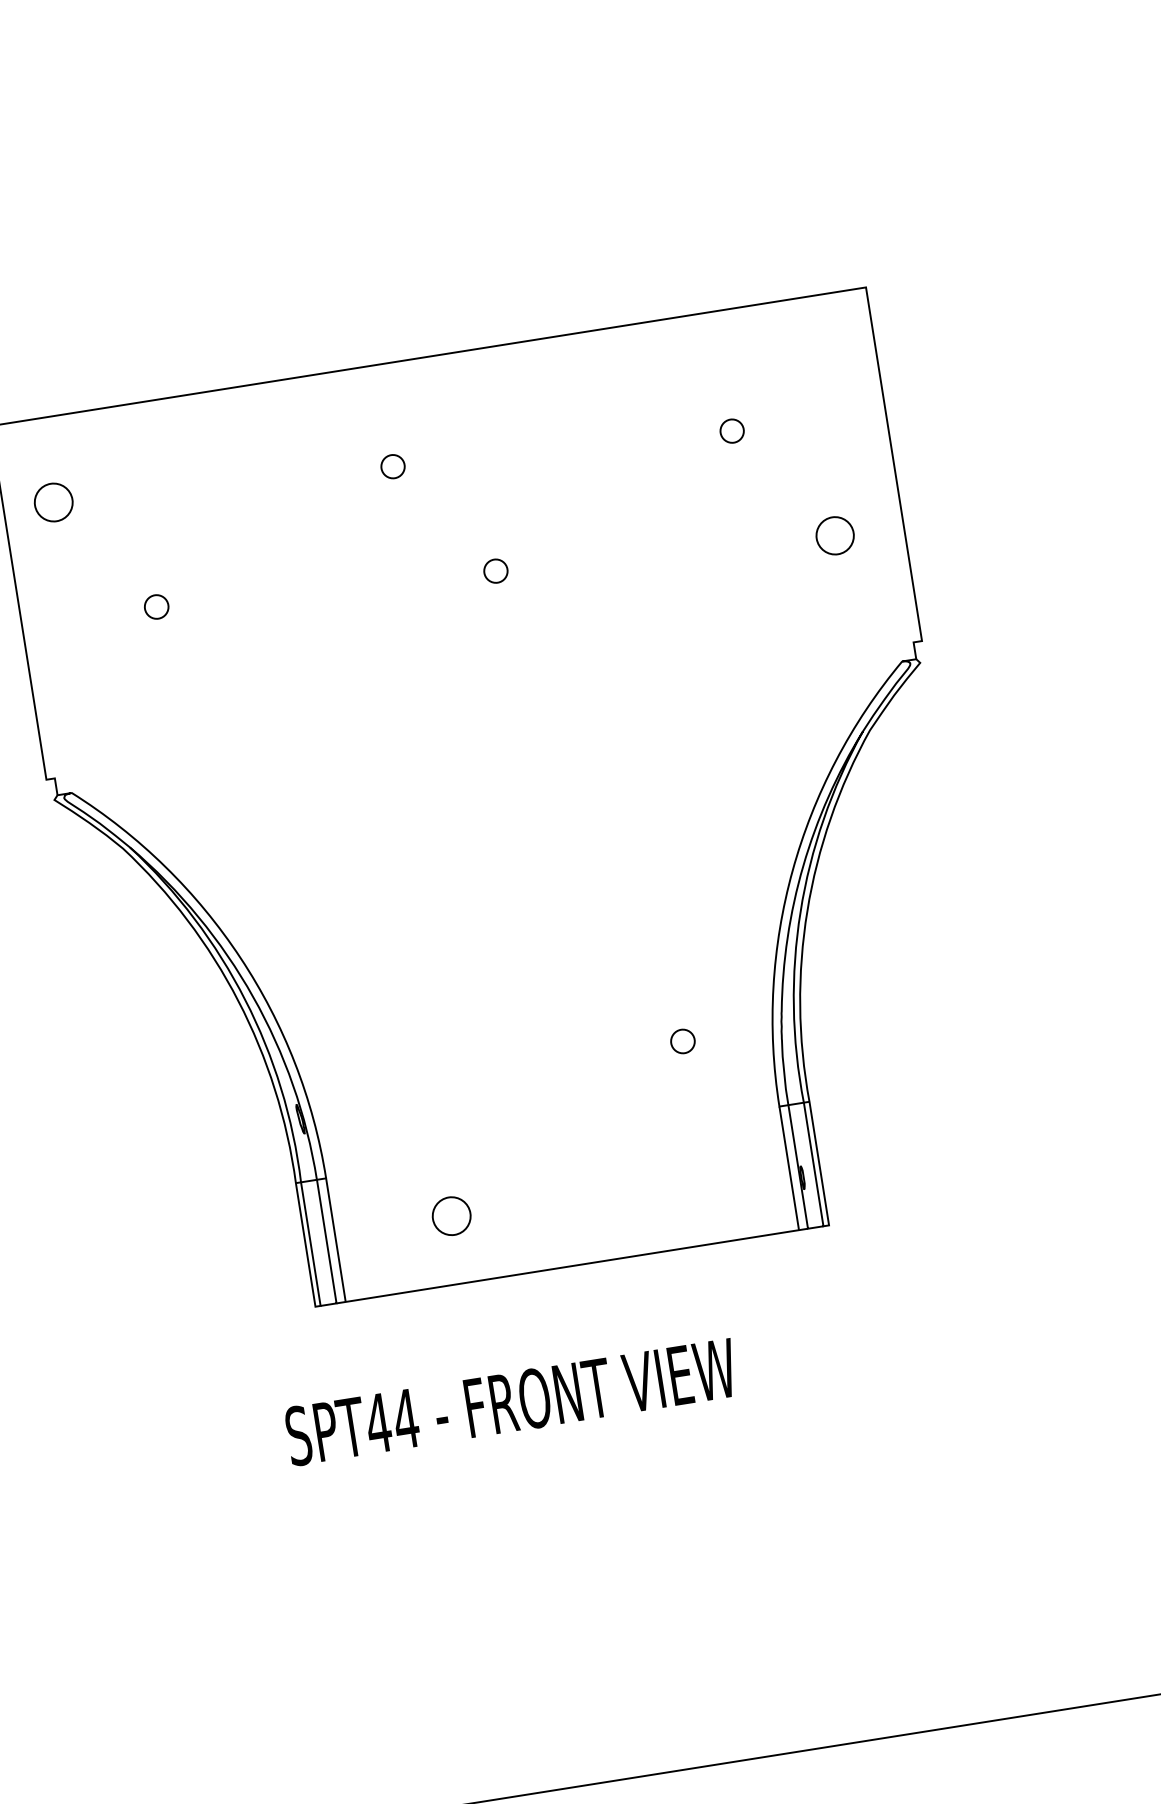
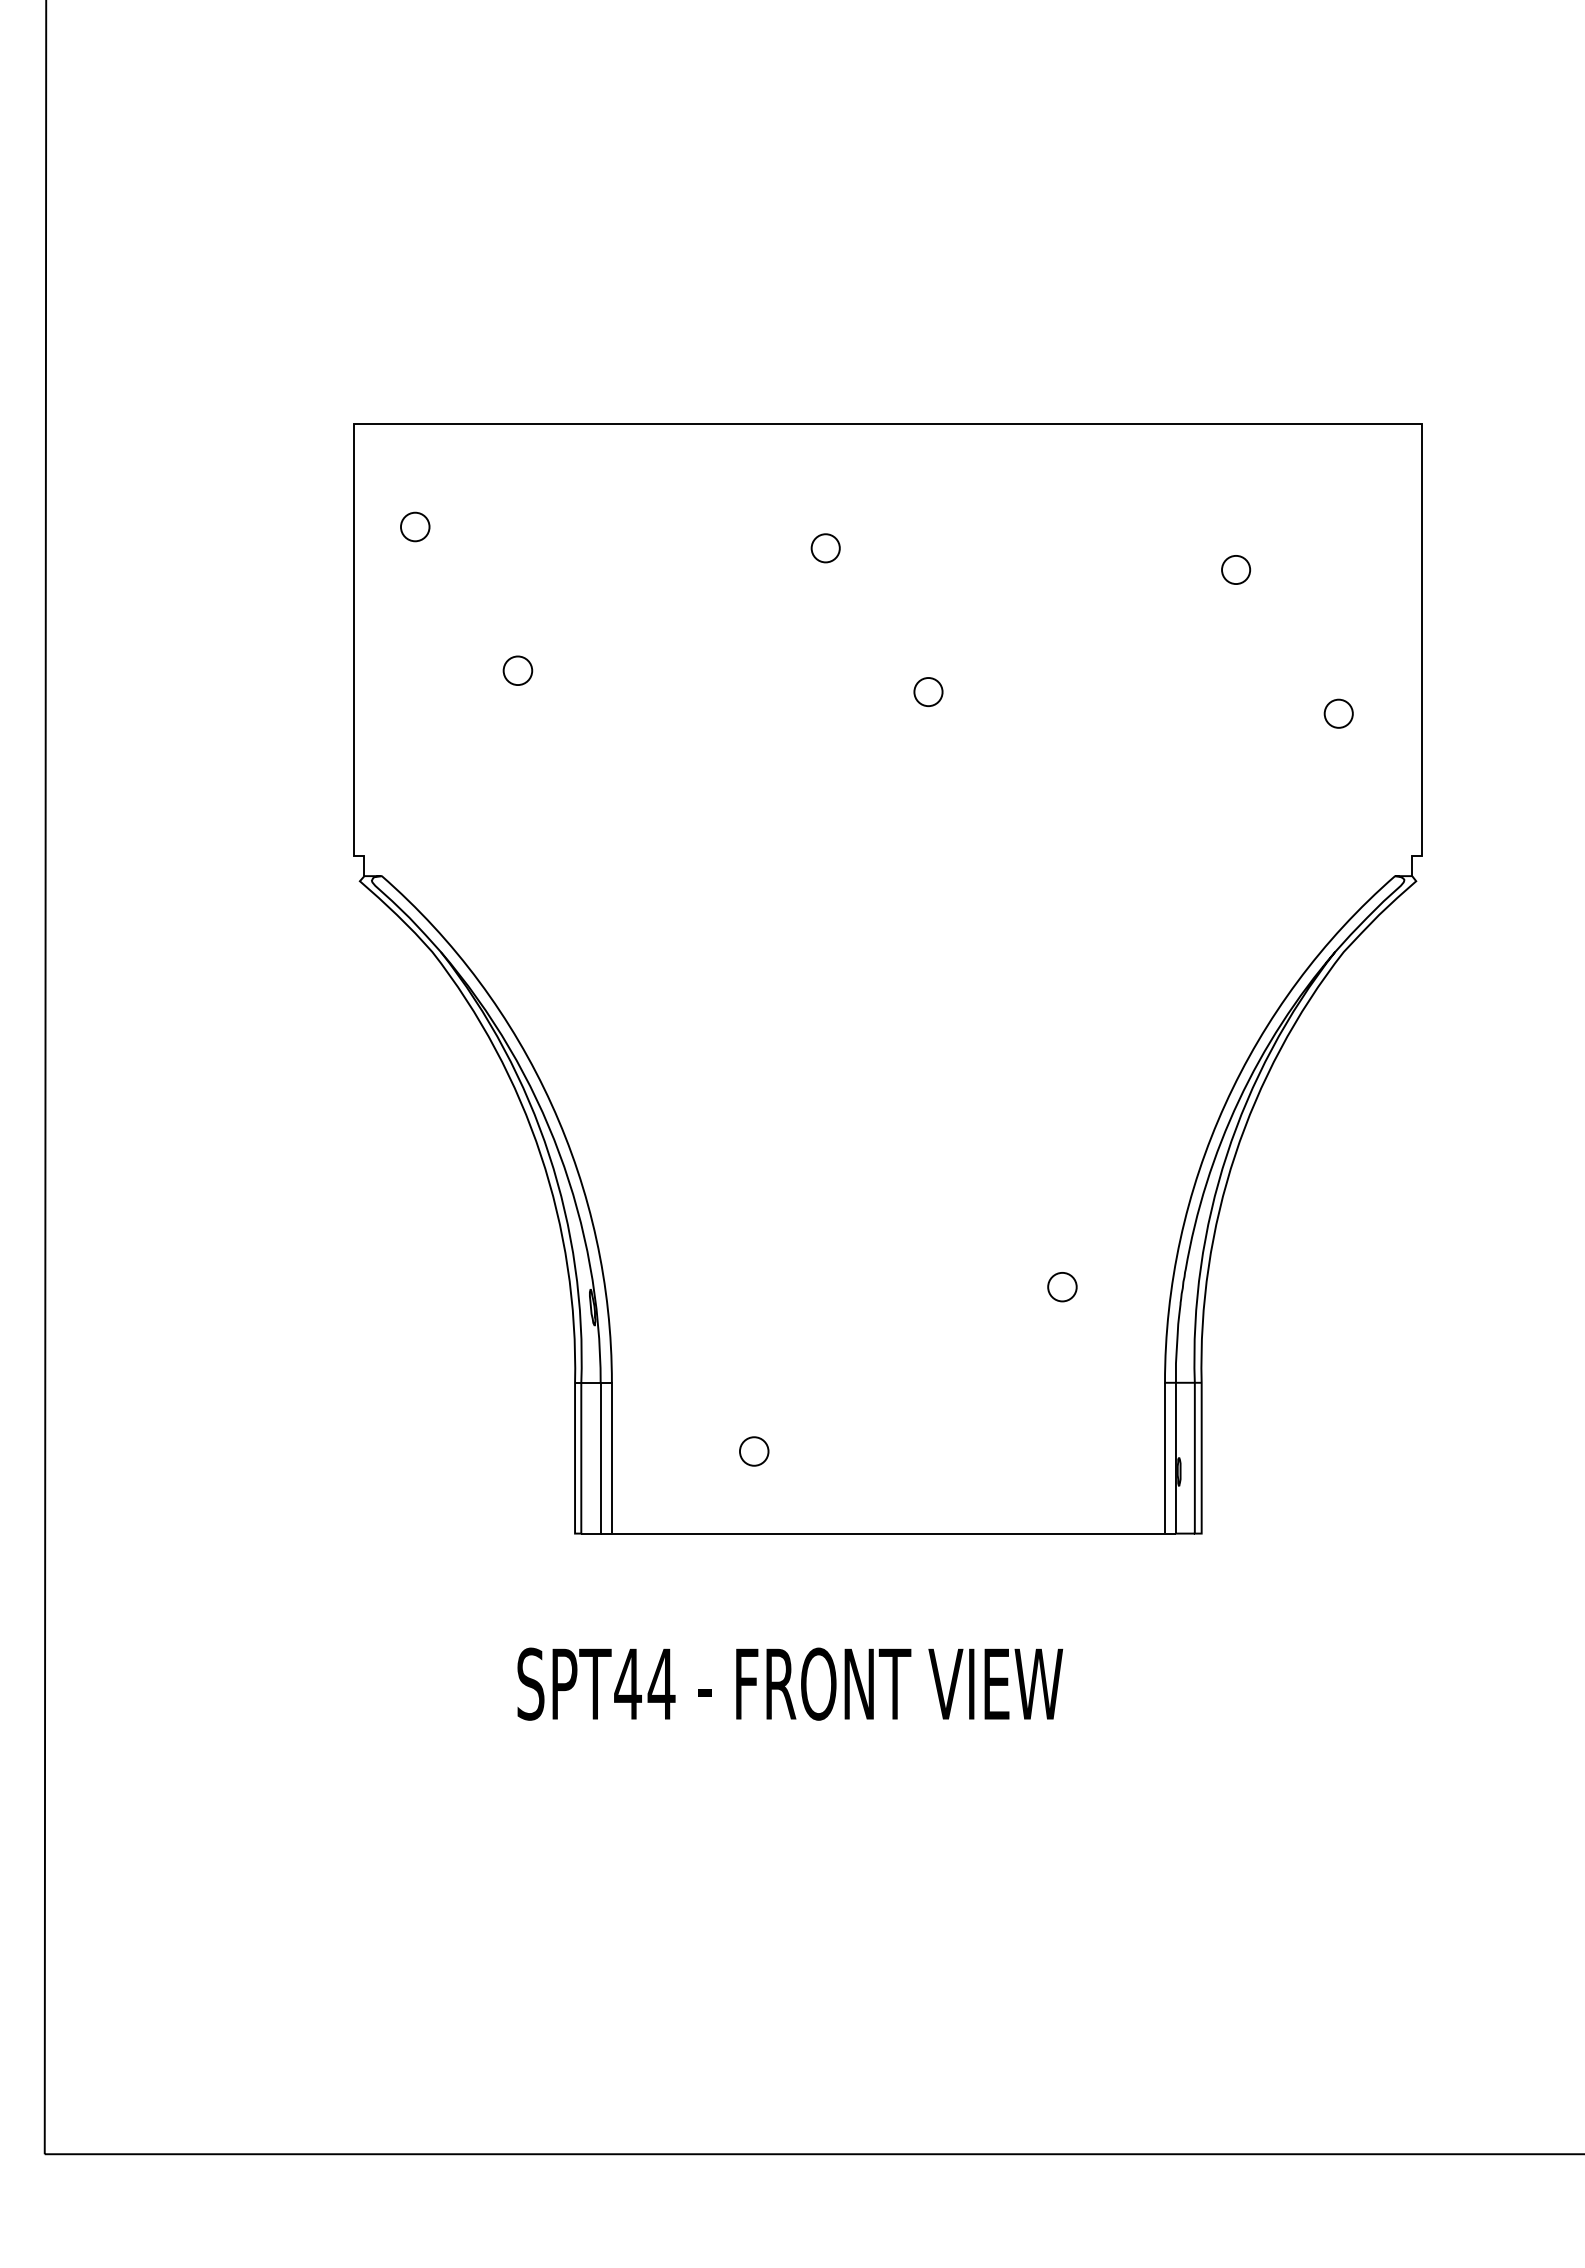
circle: (54, 502) -> (415, 526), size x0.62
circle: (834, 535) -> (1338, 713), size x0.62
circle: (451, 1216) -> (753, 1451), size x0.62

